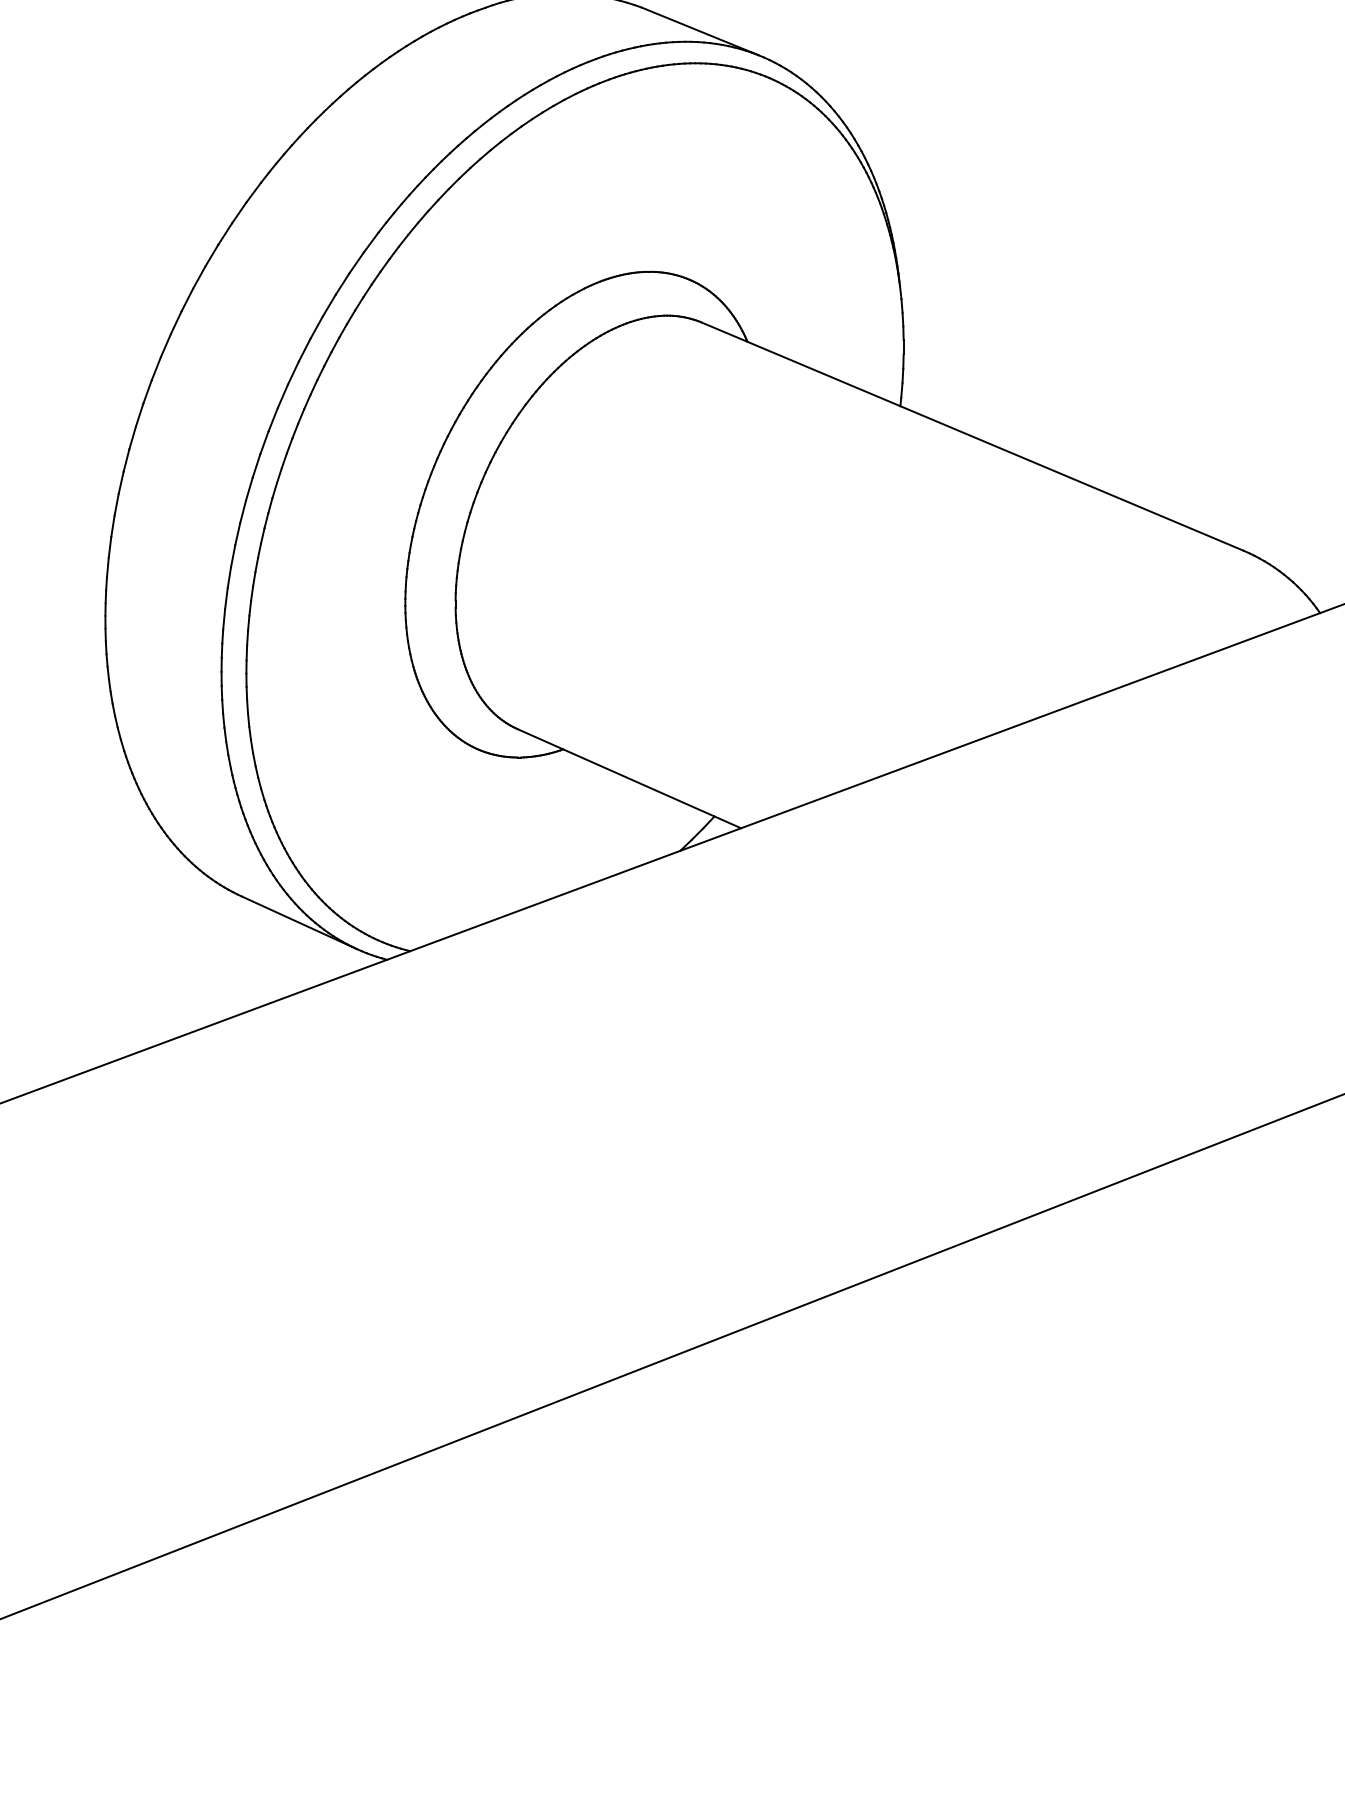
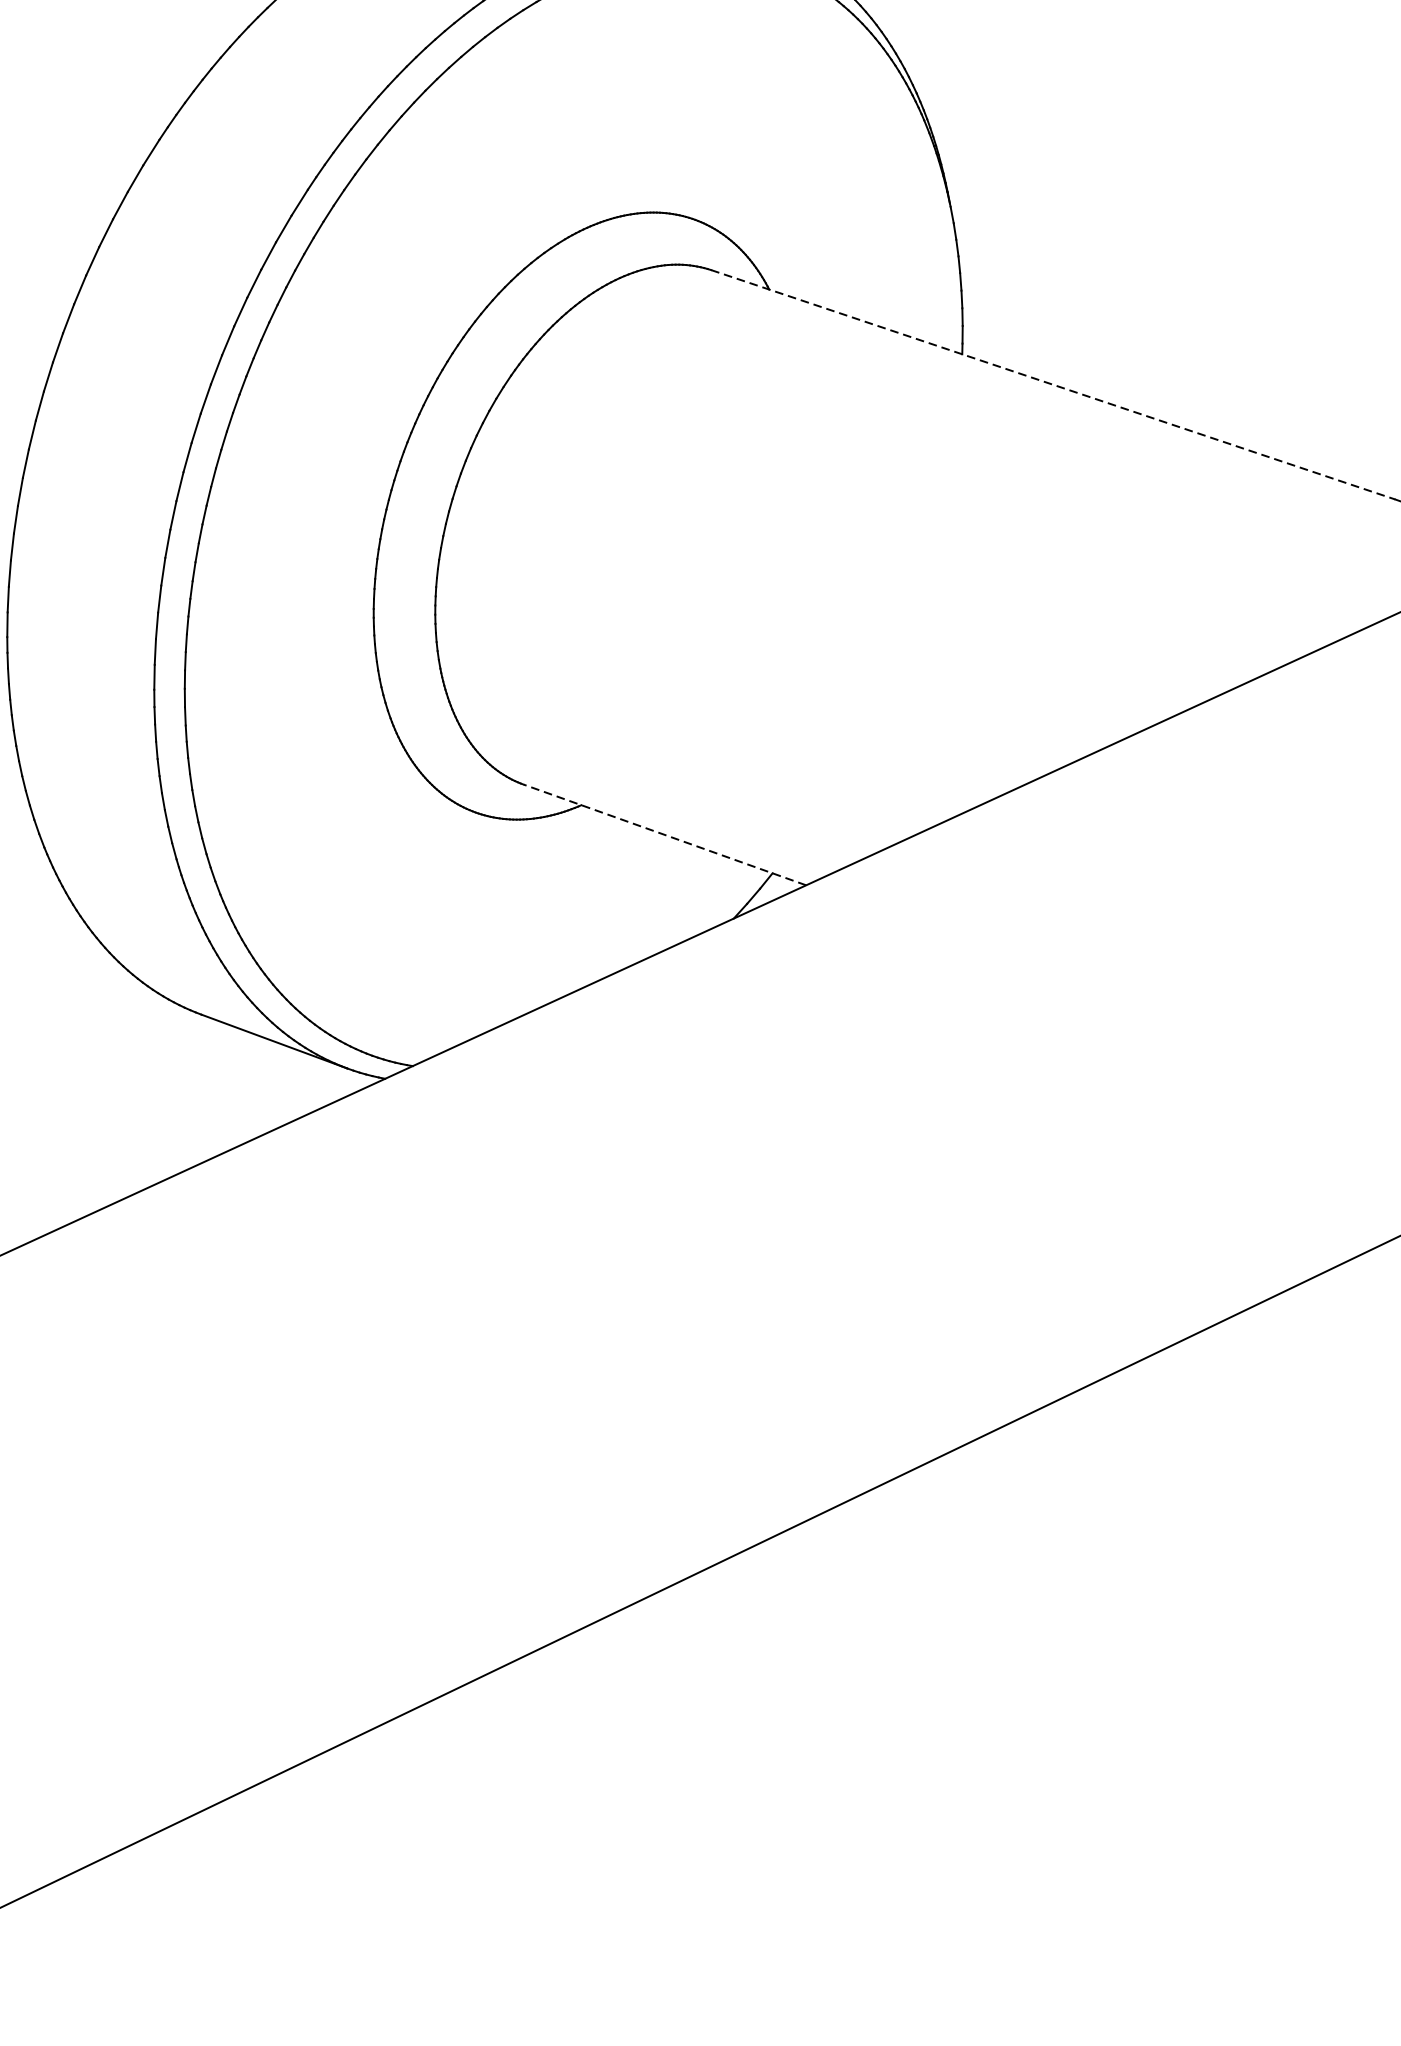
line: (972, 436) -> (1053, 384), solid -> dashed
line: (629, 778) -> (665, 834), solid -> dashed

